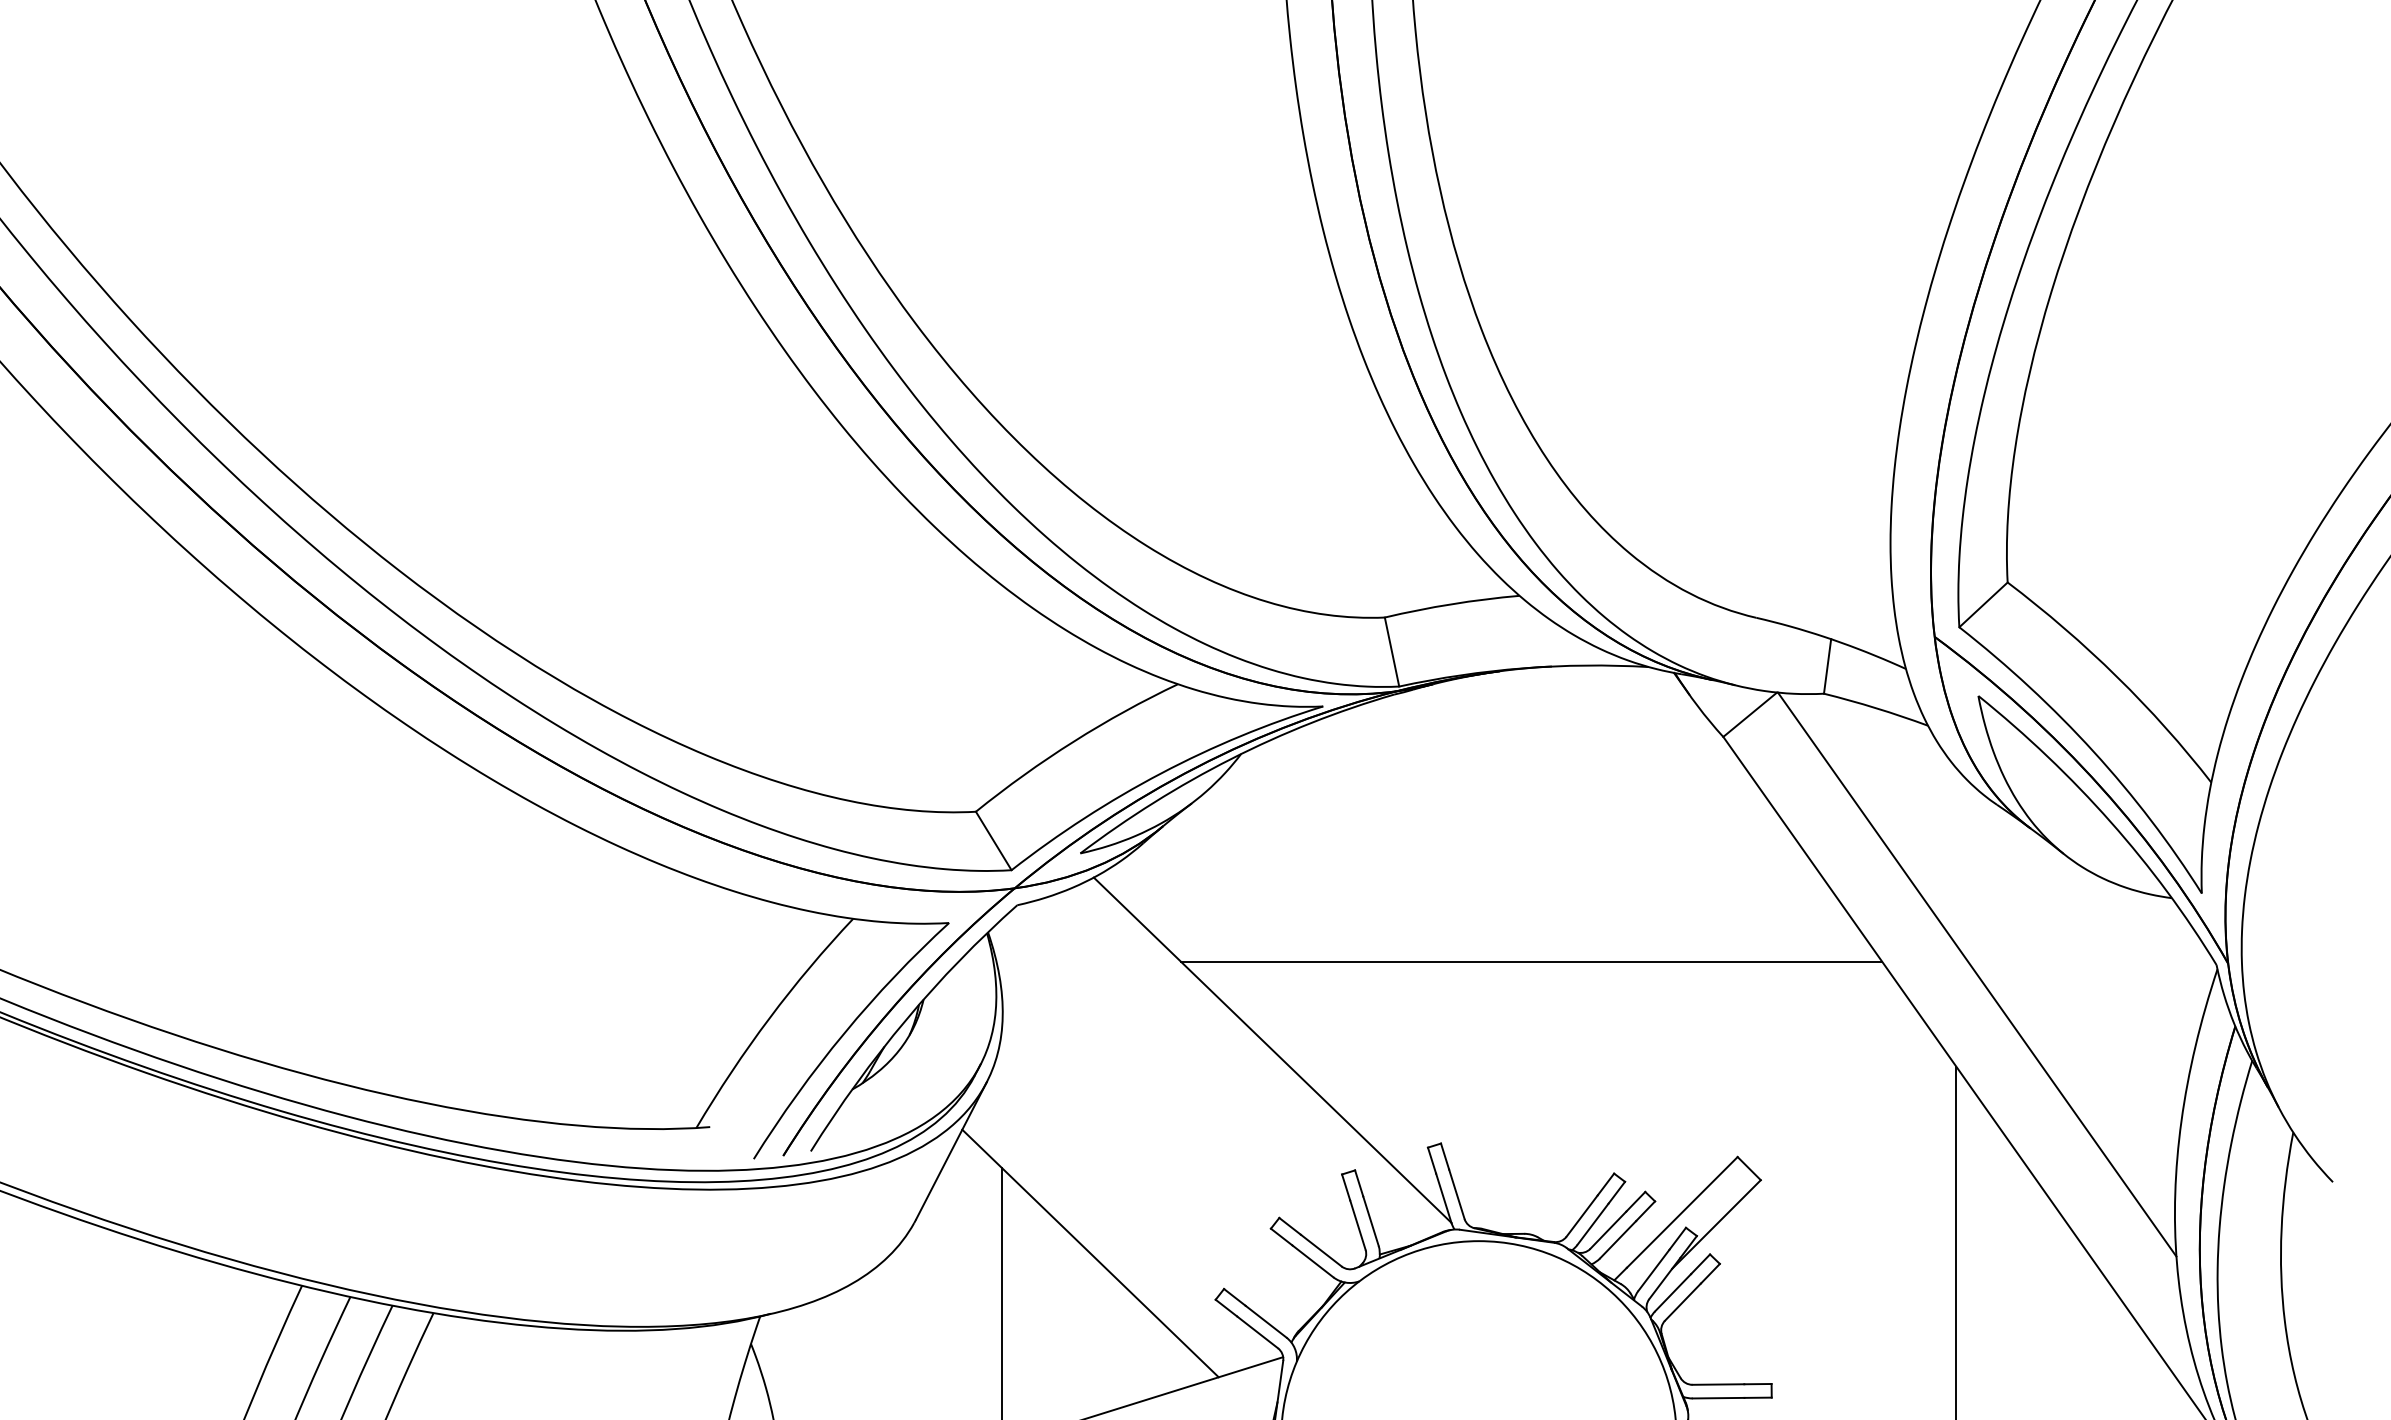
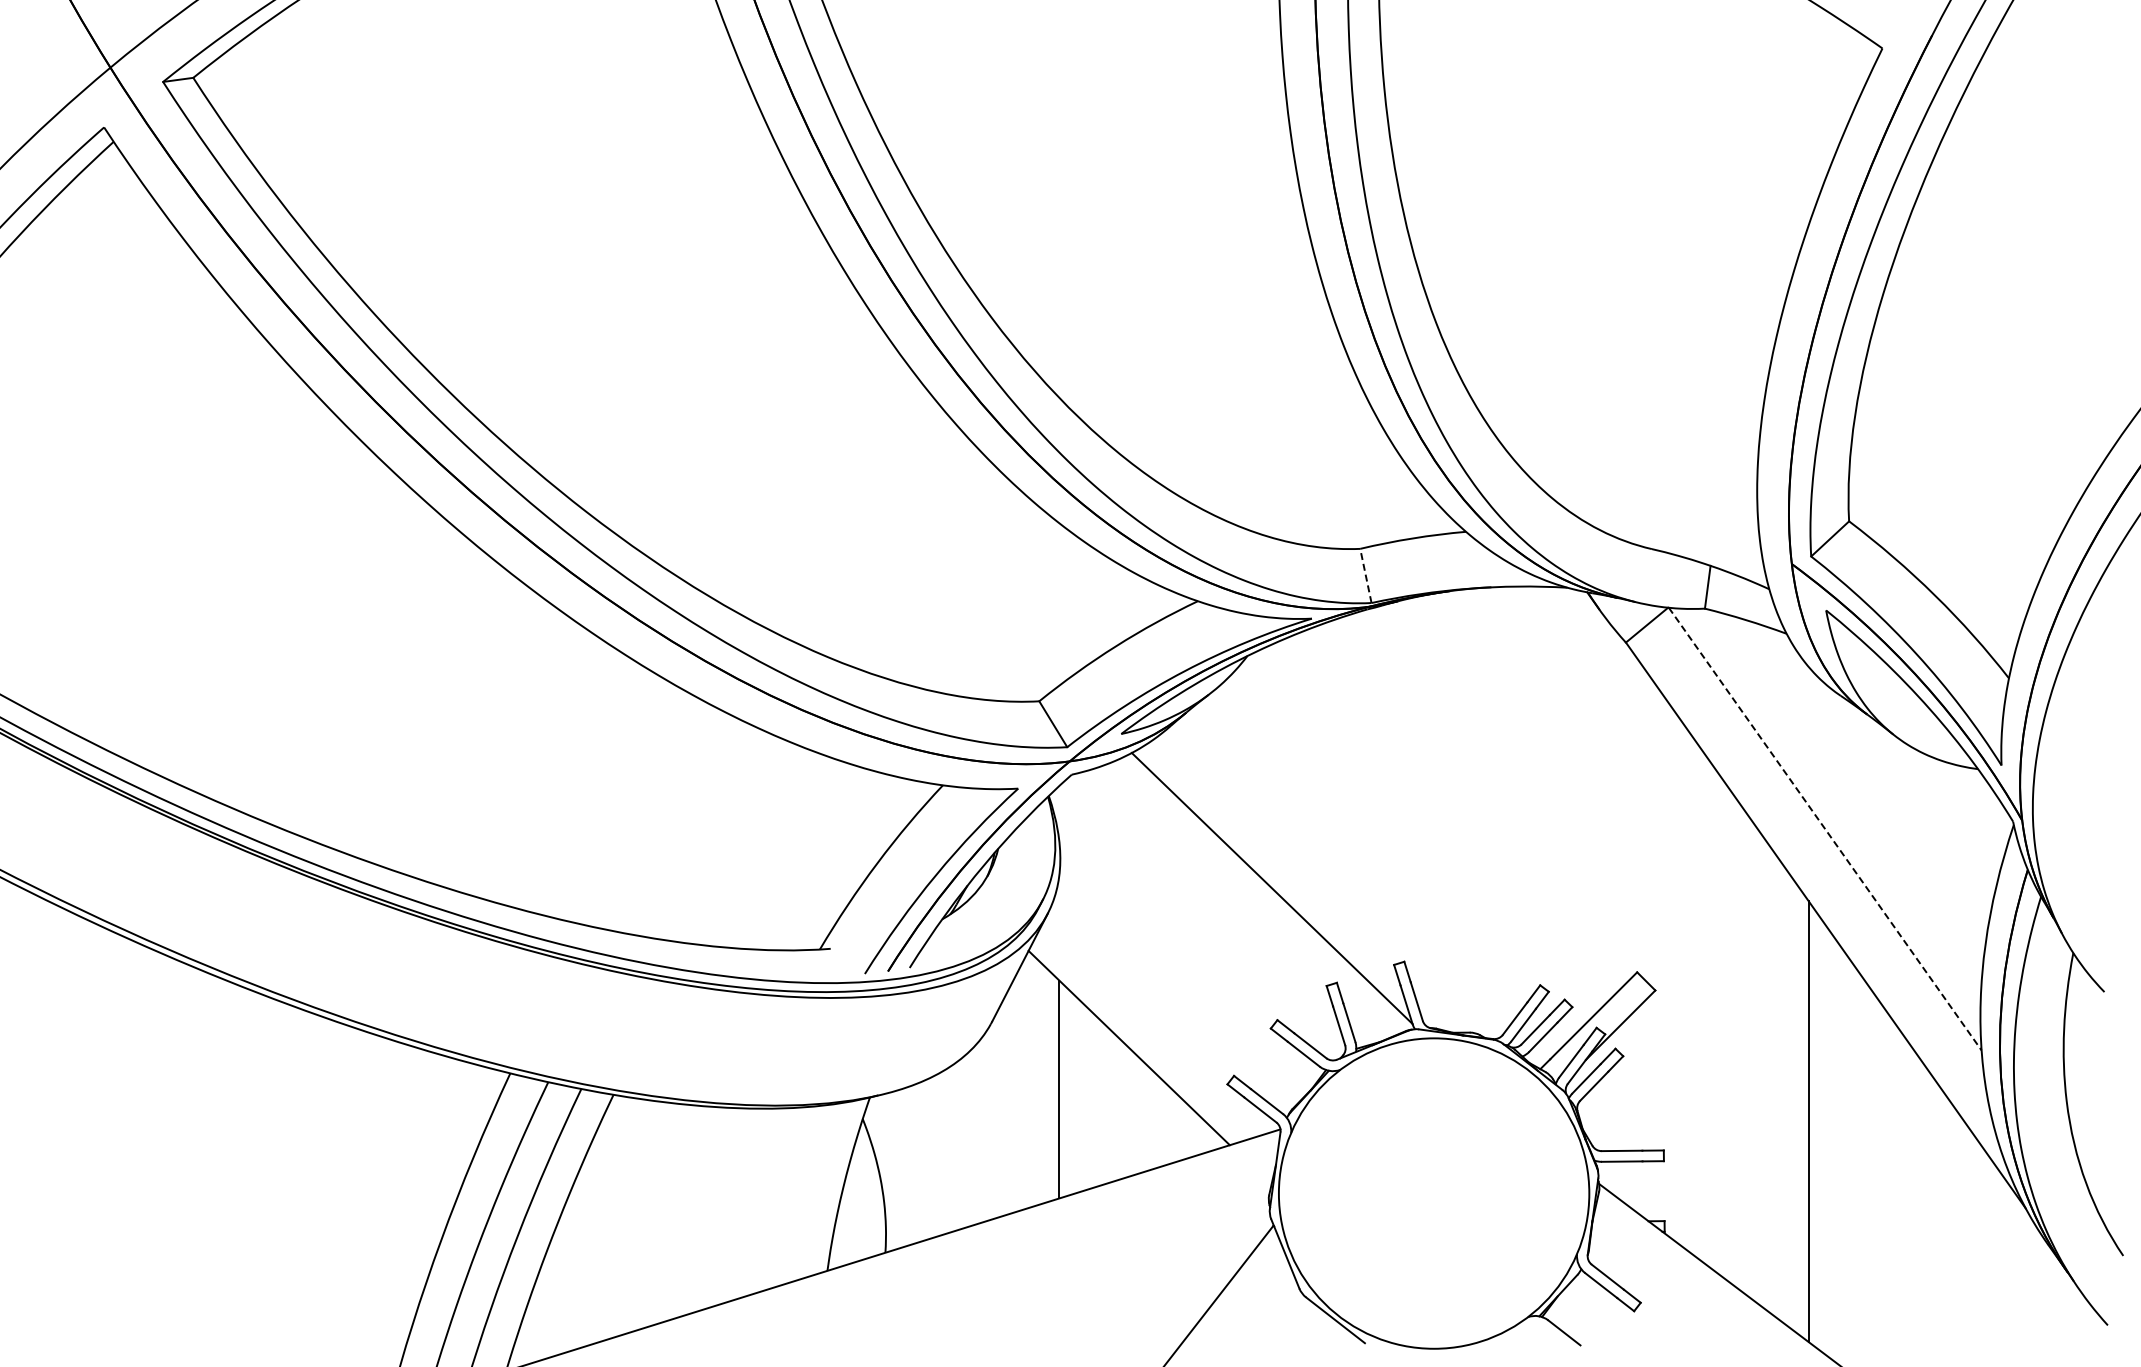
line: (1391, 651) -> (1365, 575), solid -> dashed
line: (1531, 961) -> (1475, 818), removed
line: (1977, 975) -> (1825, 829), solid -> dashed

